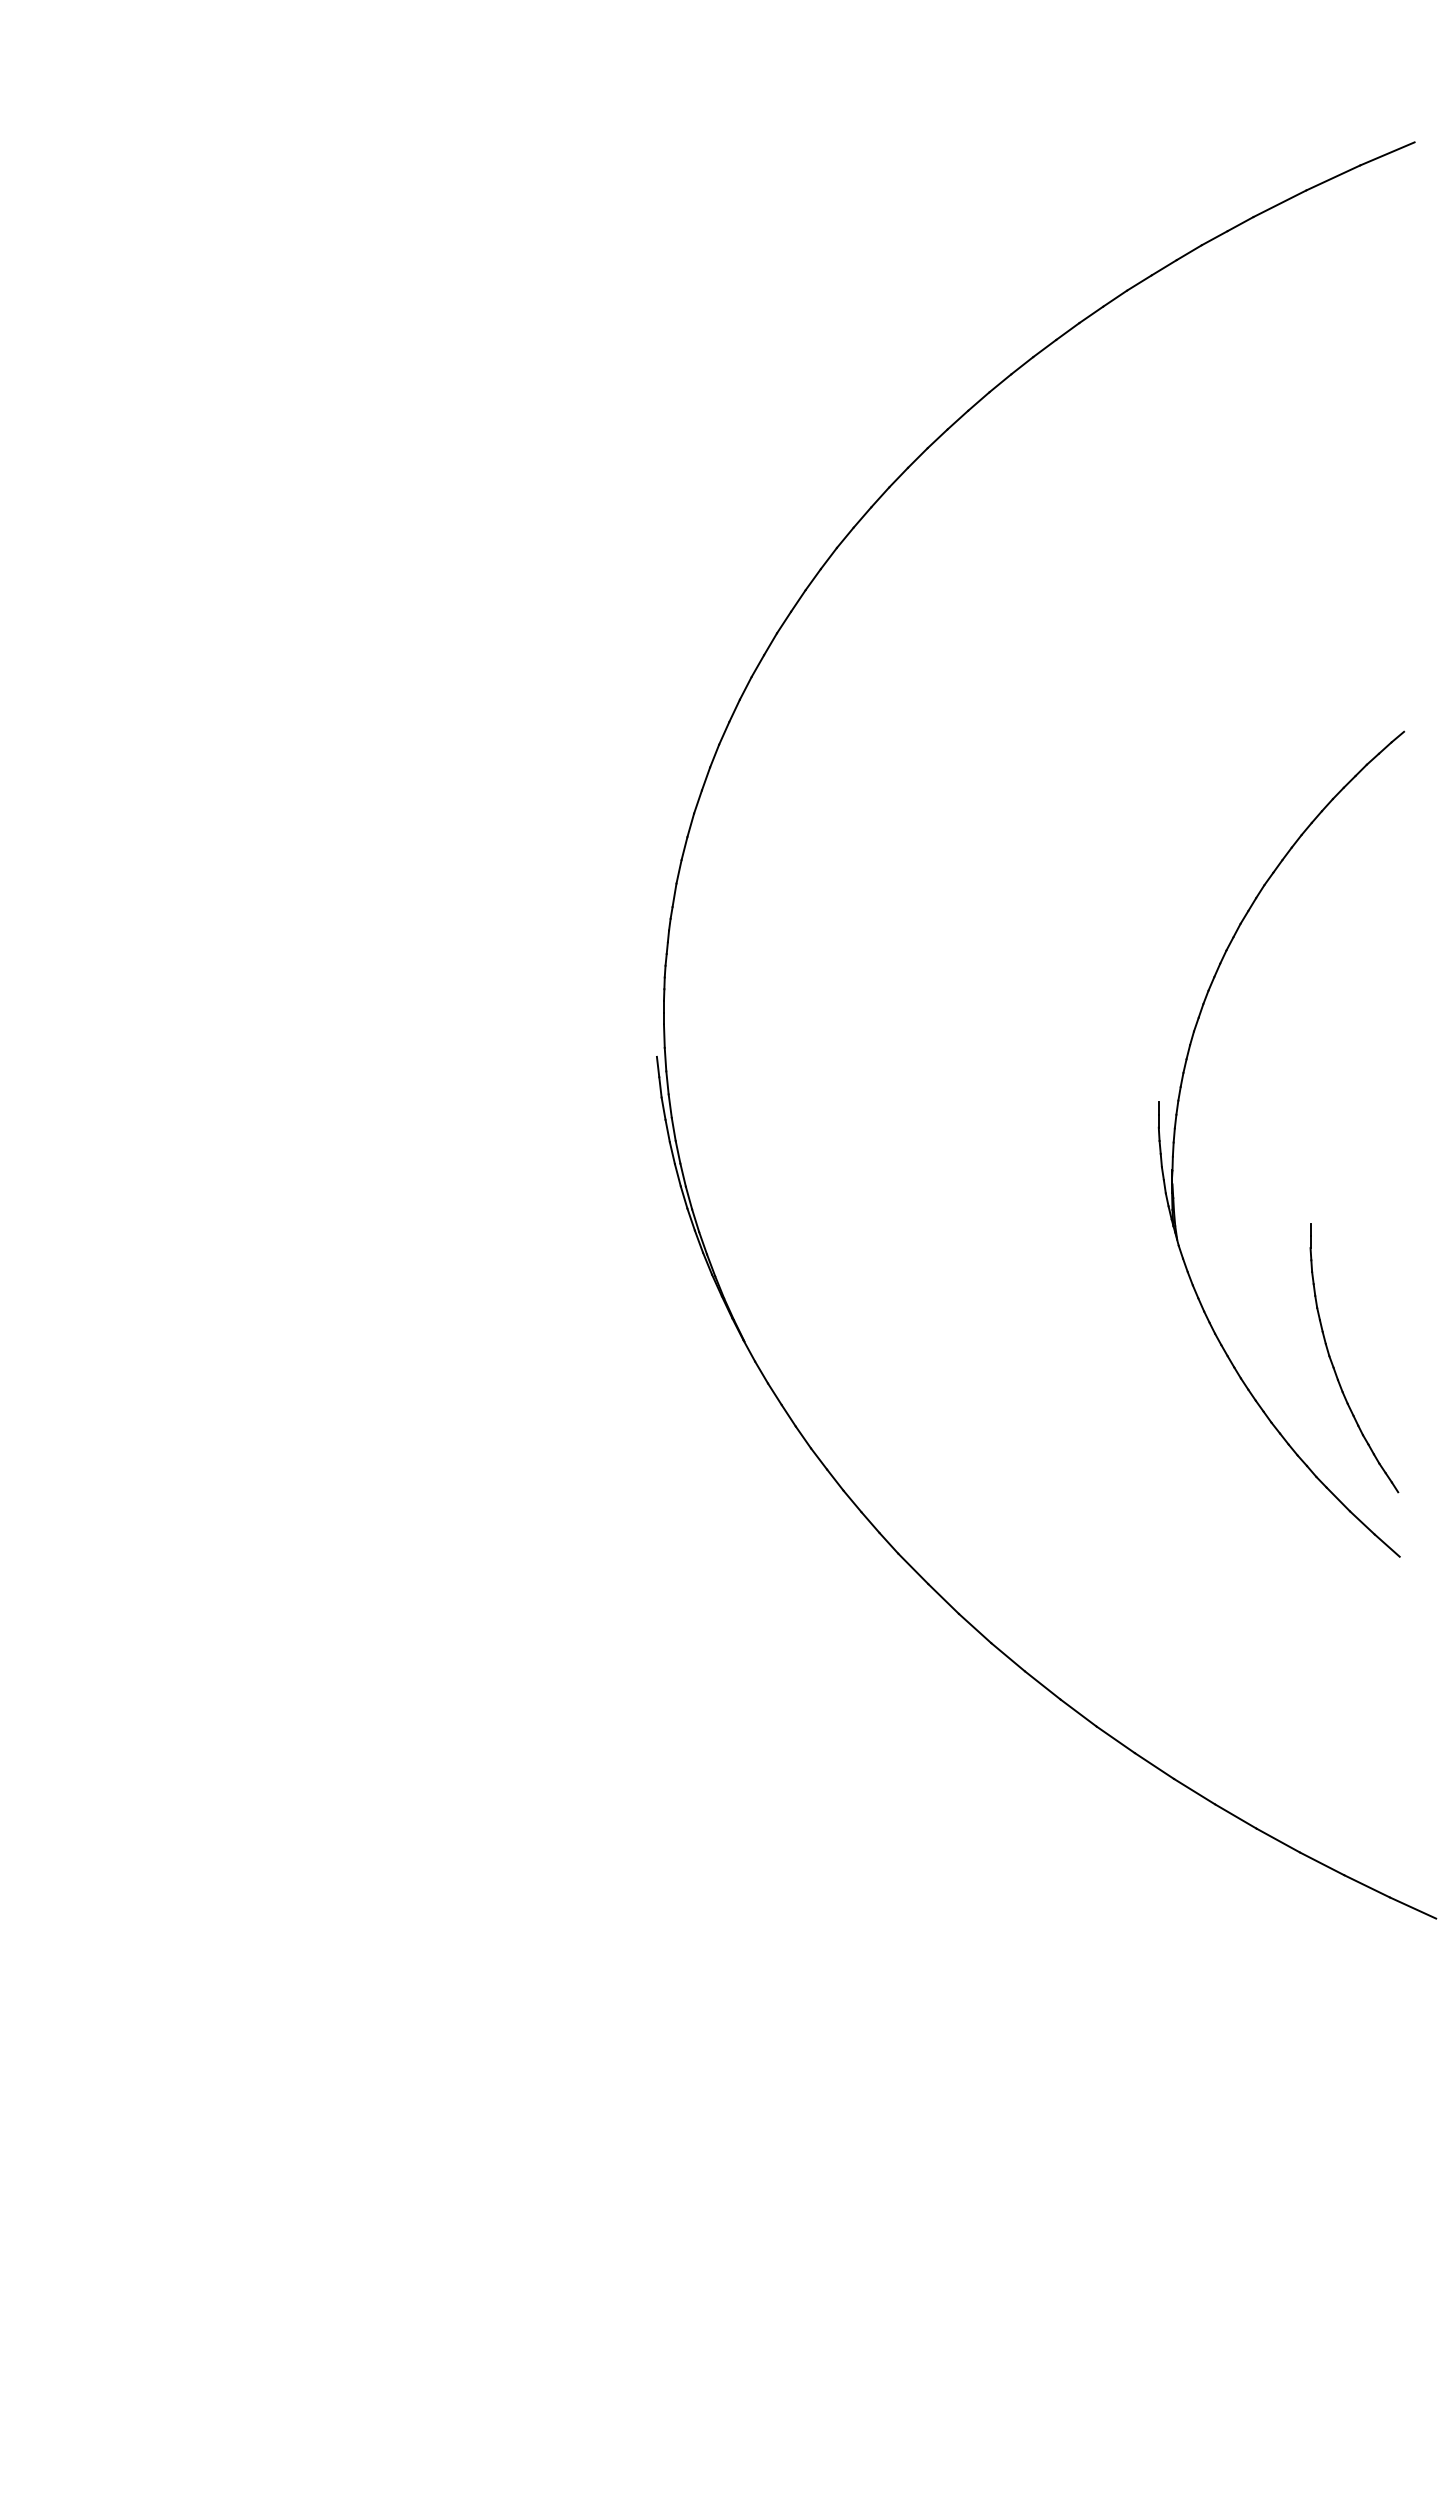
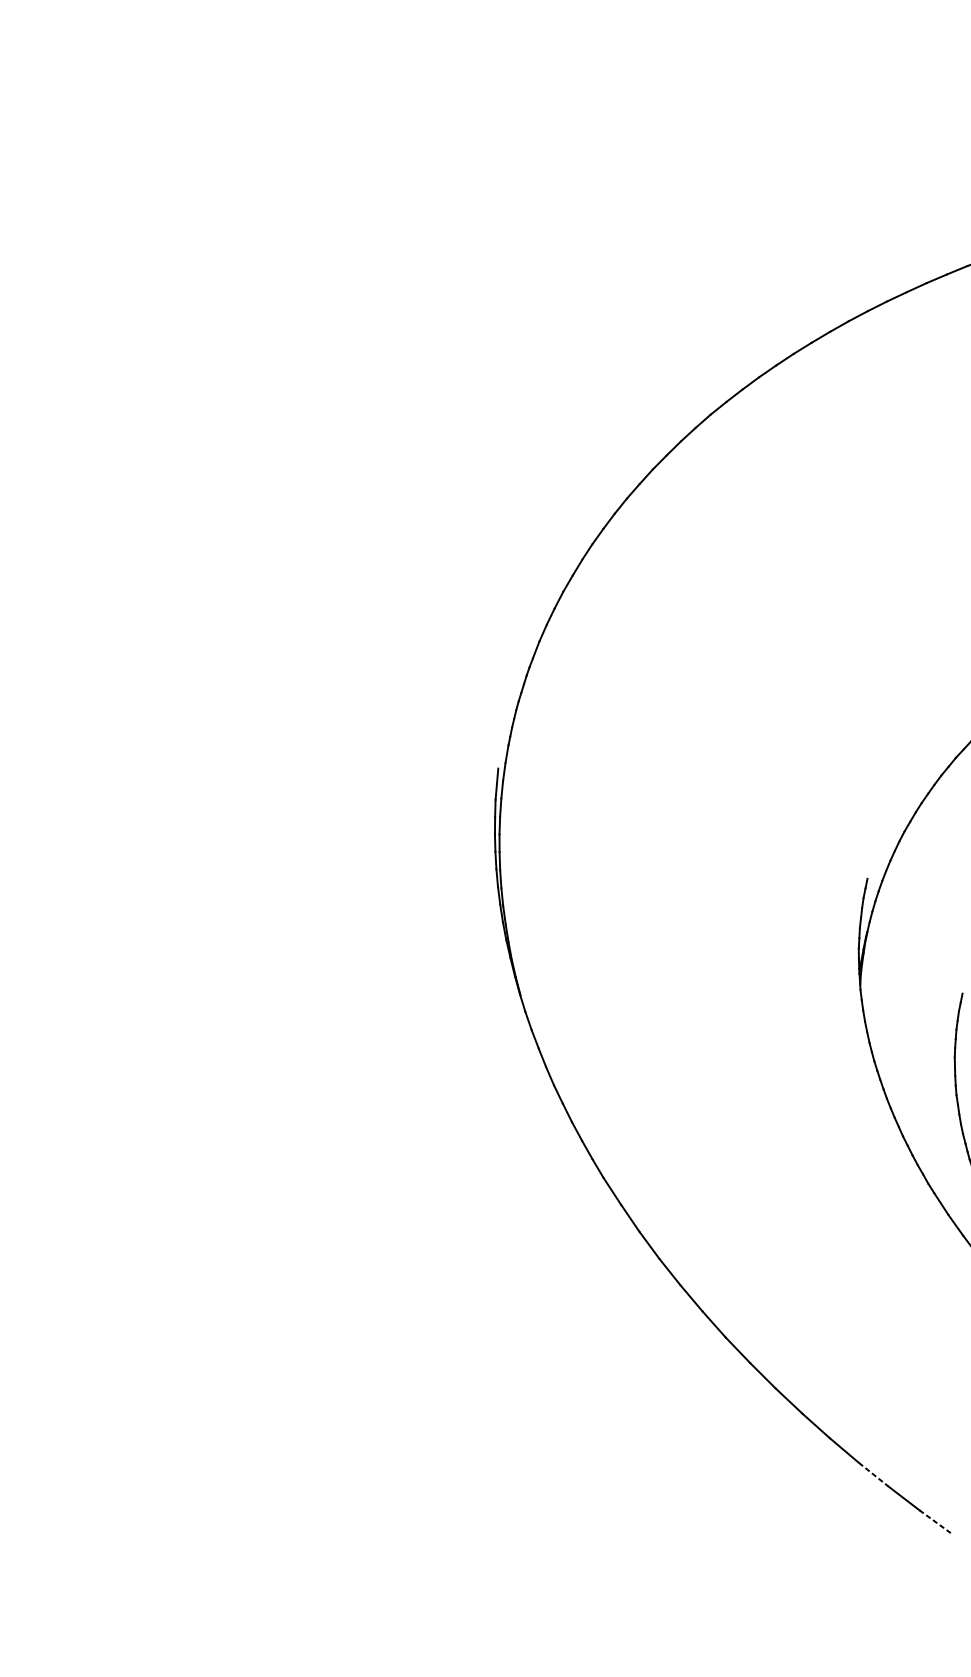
line: (1322, 1863) -> (874, 1474), solid -> dashed
line: (1413, 1908) -> (935, 1522), solid -> dashed

